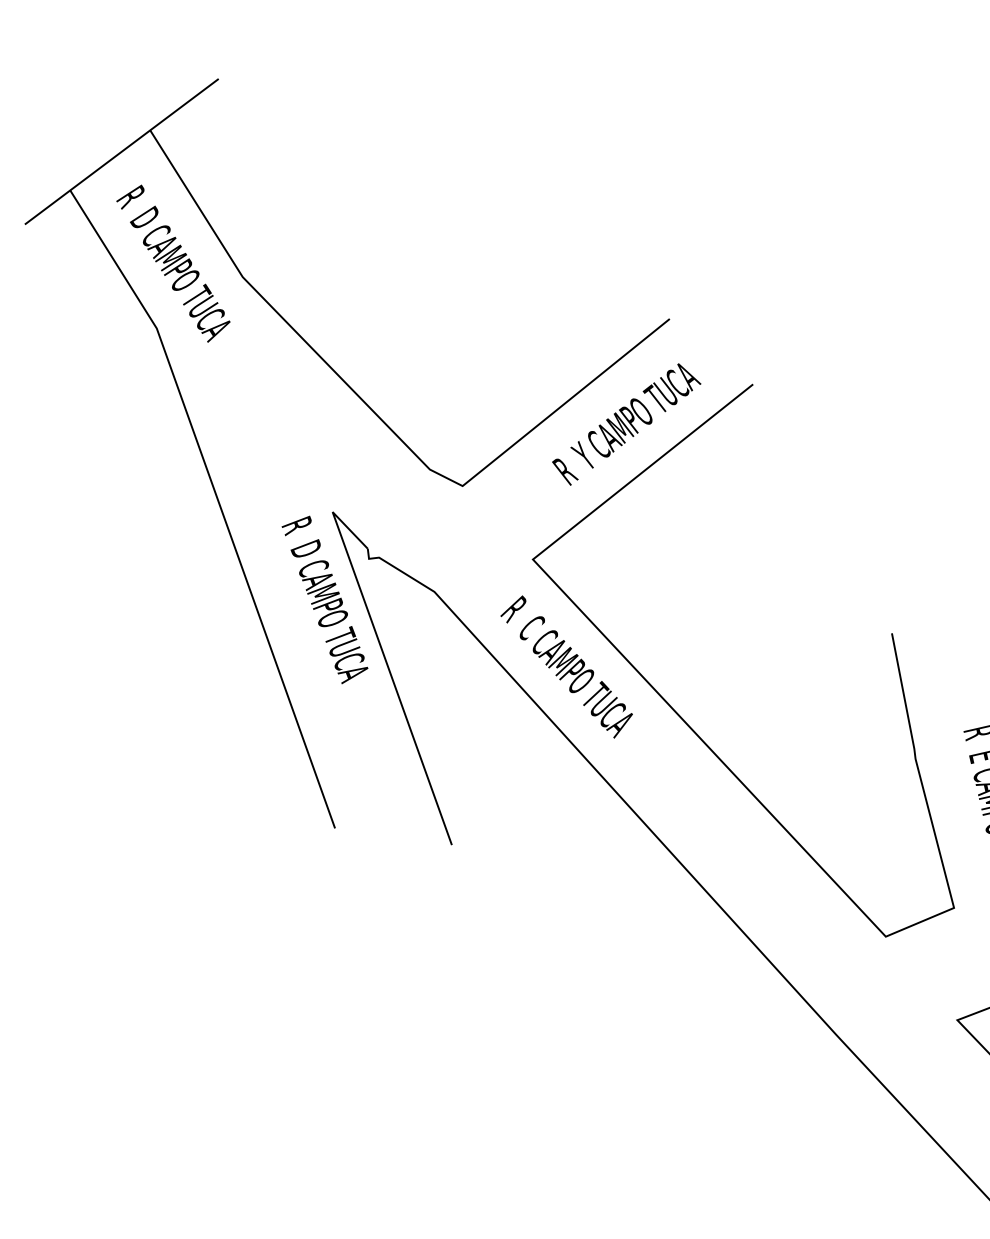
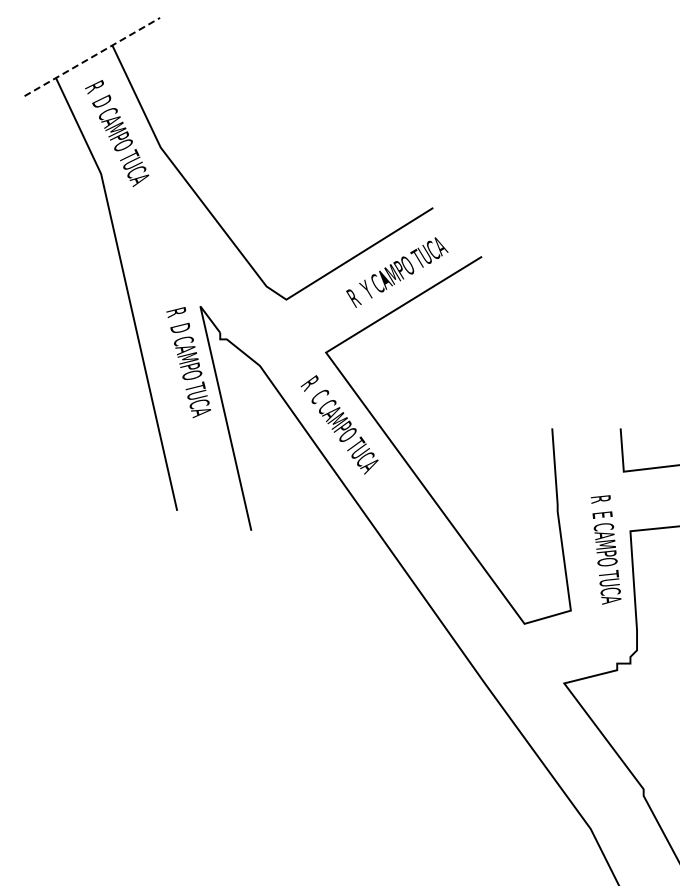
line: (121, 150) -> (92, 56), solid -> dashed

